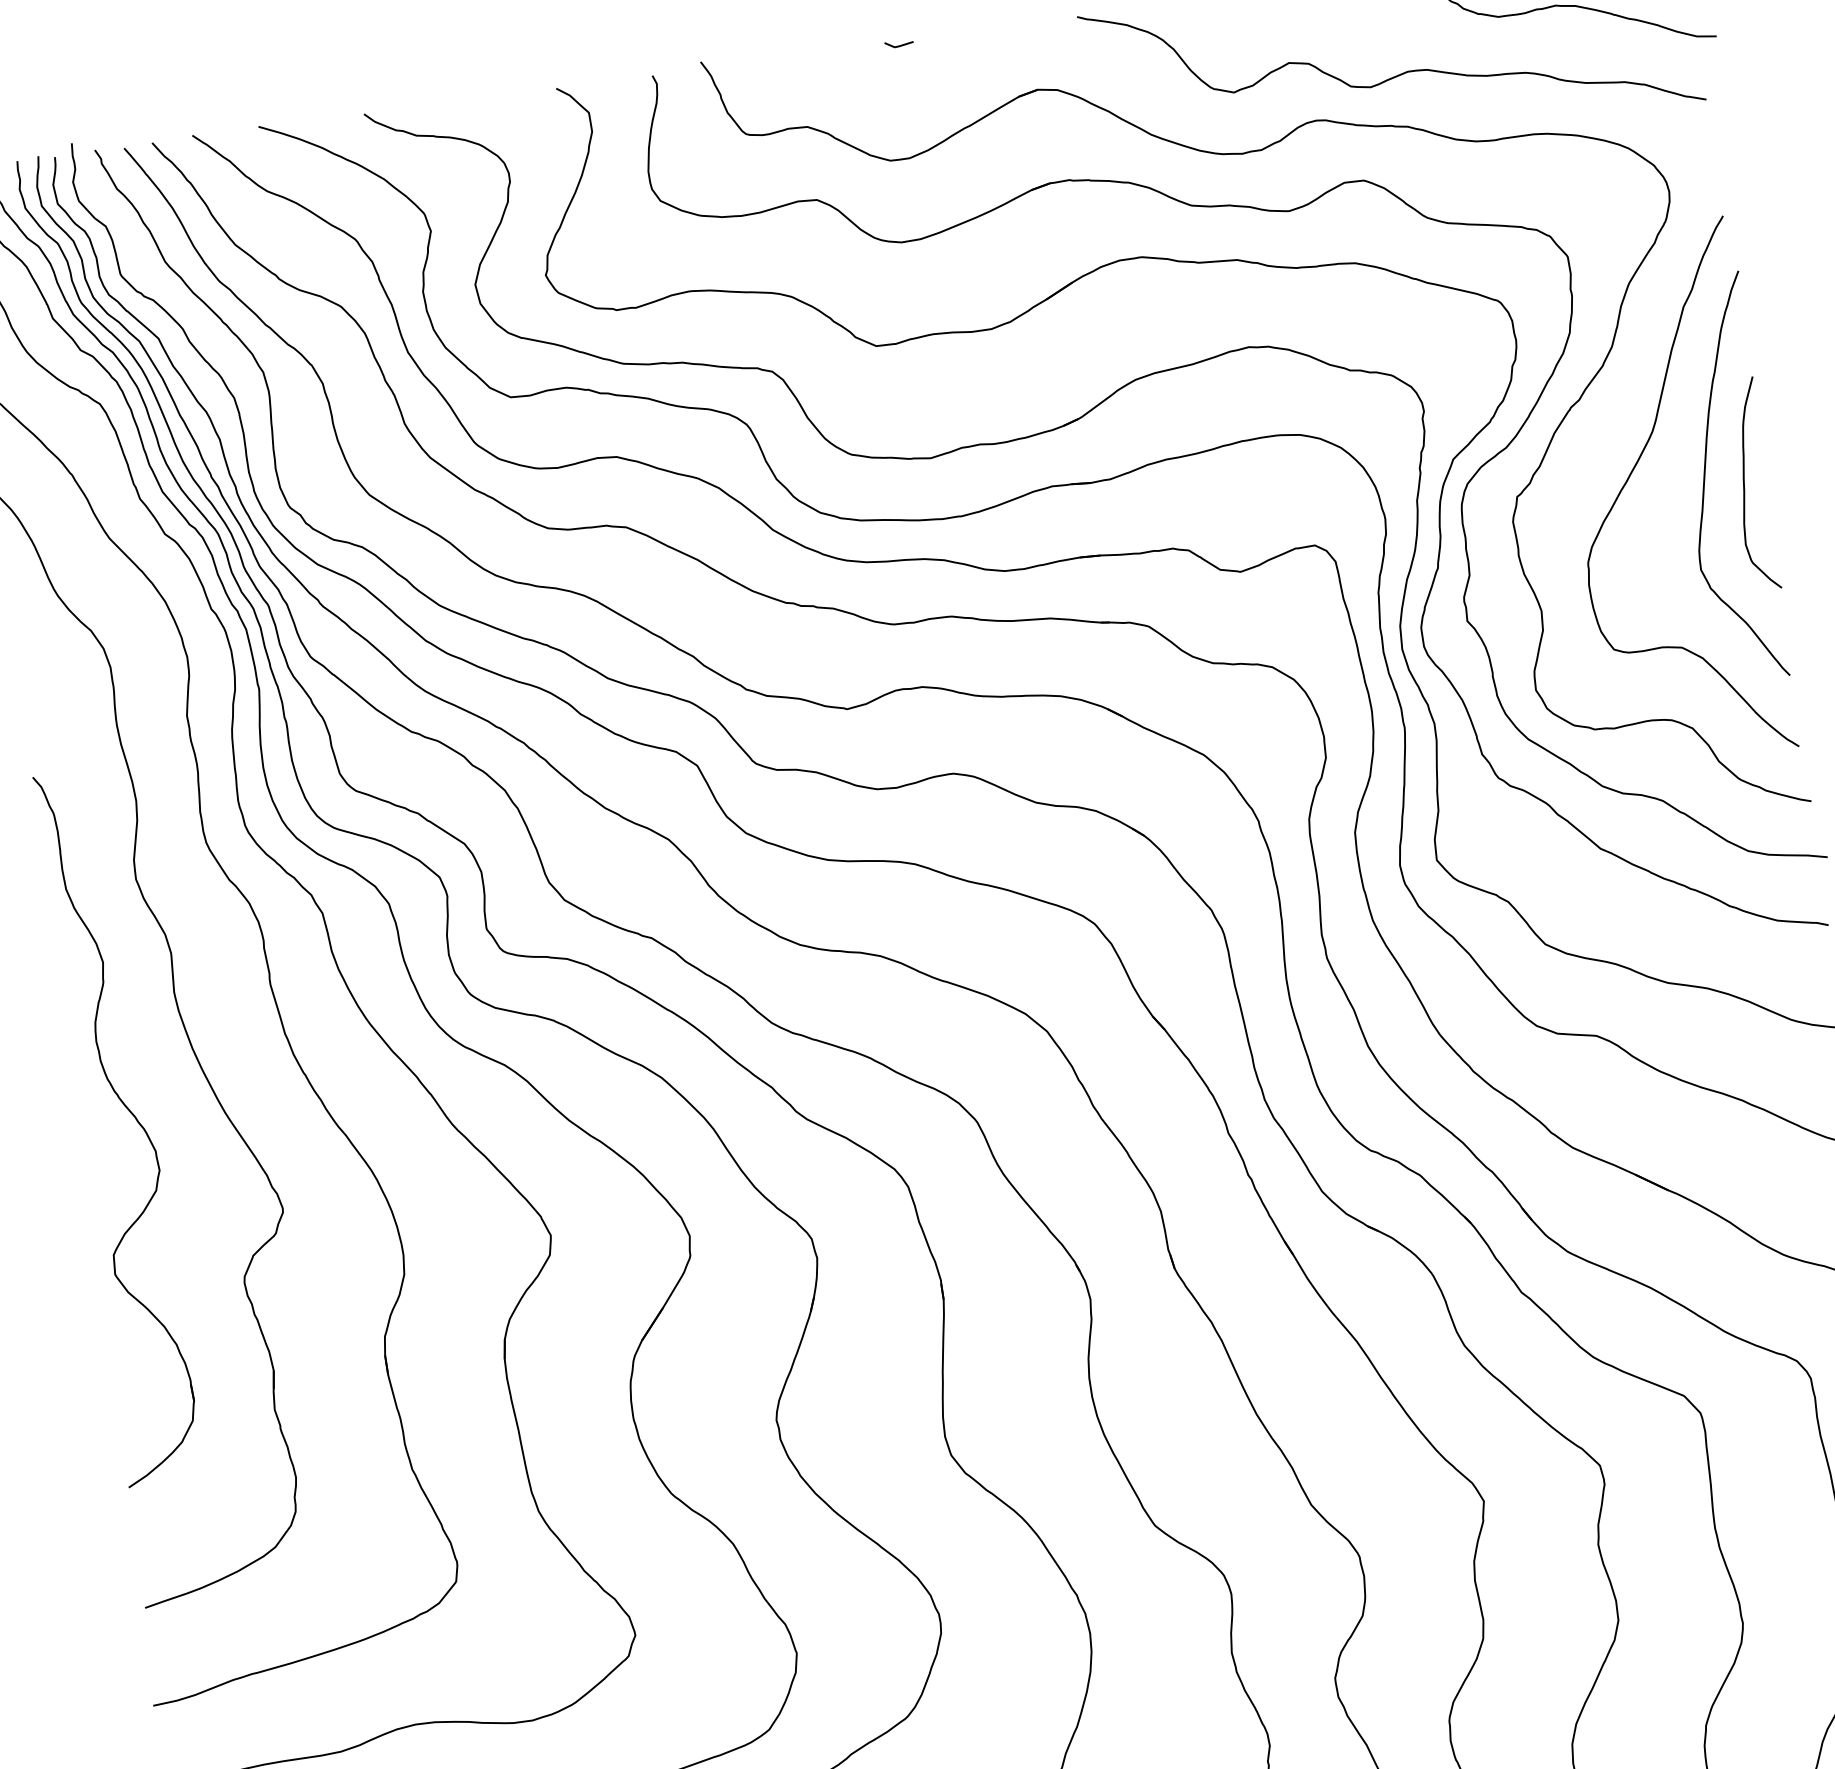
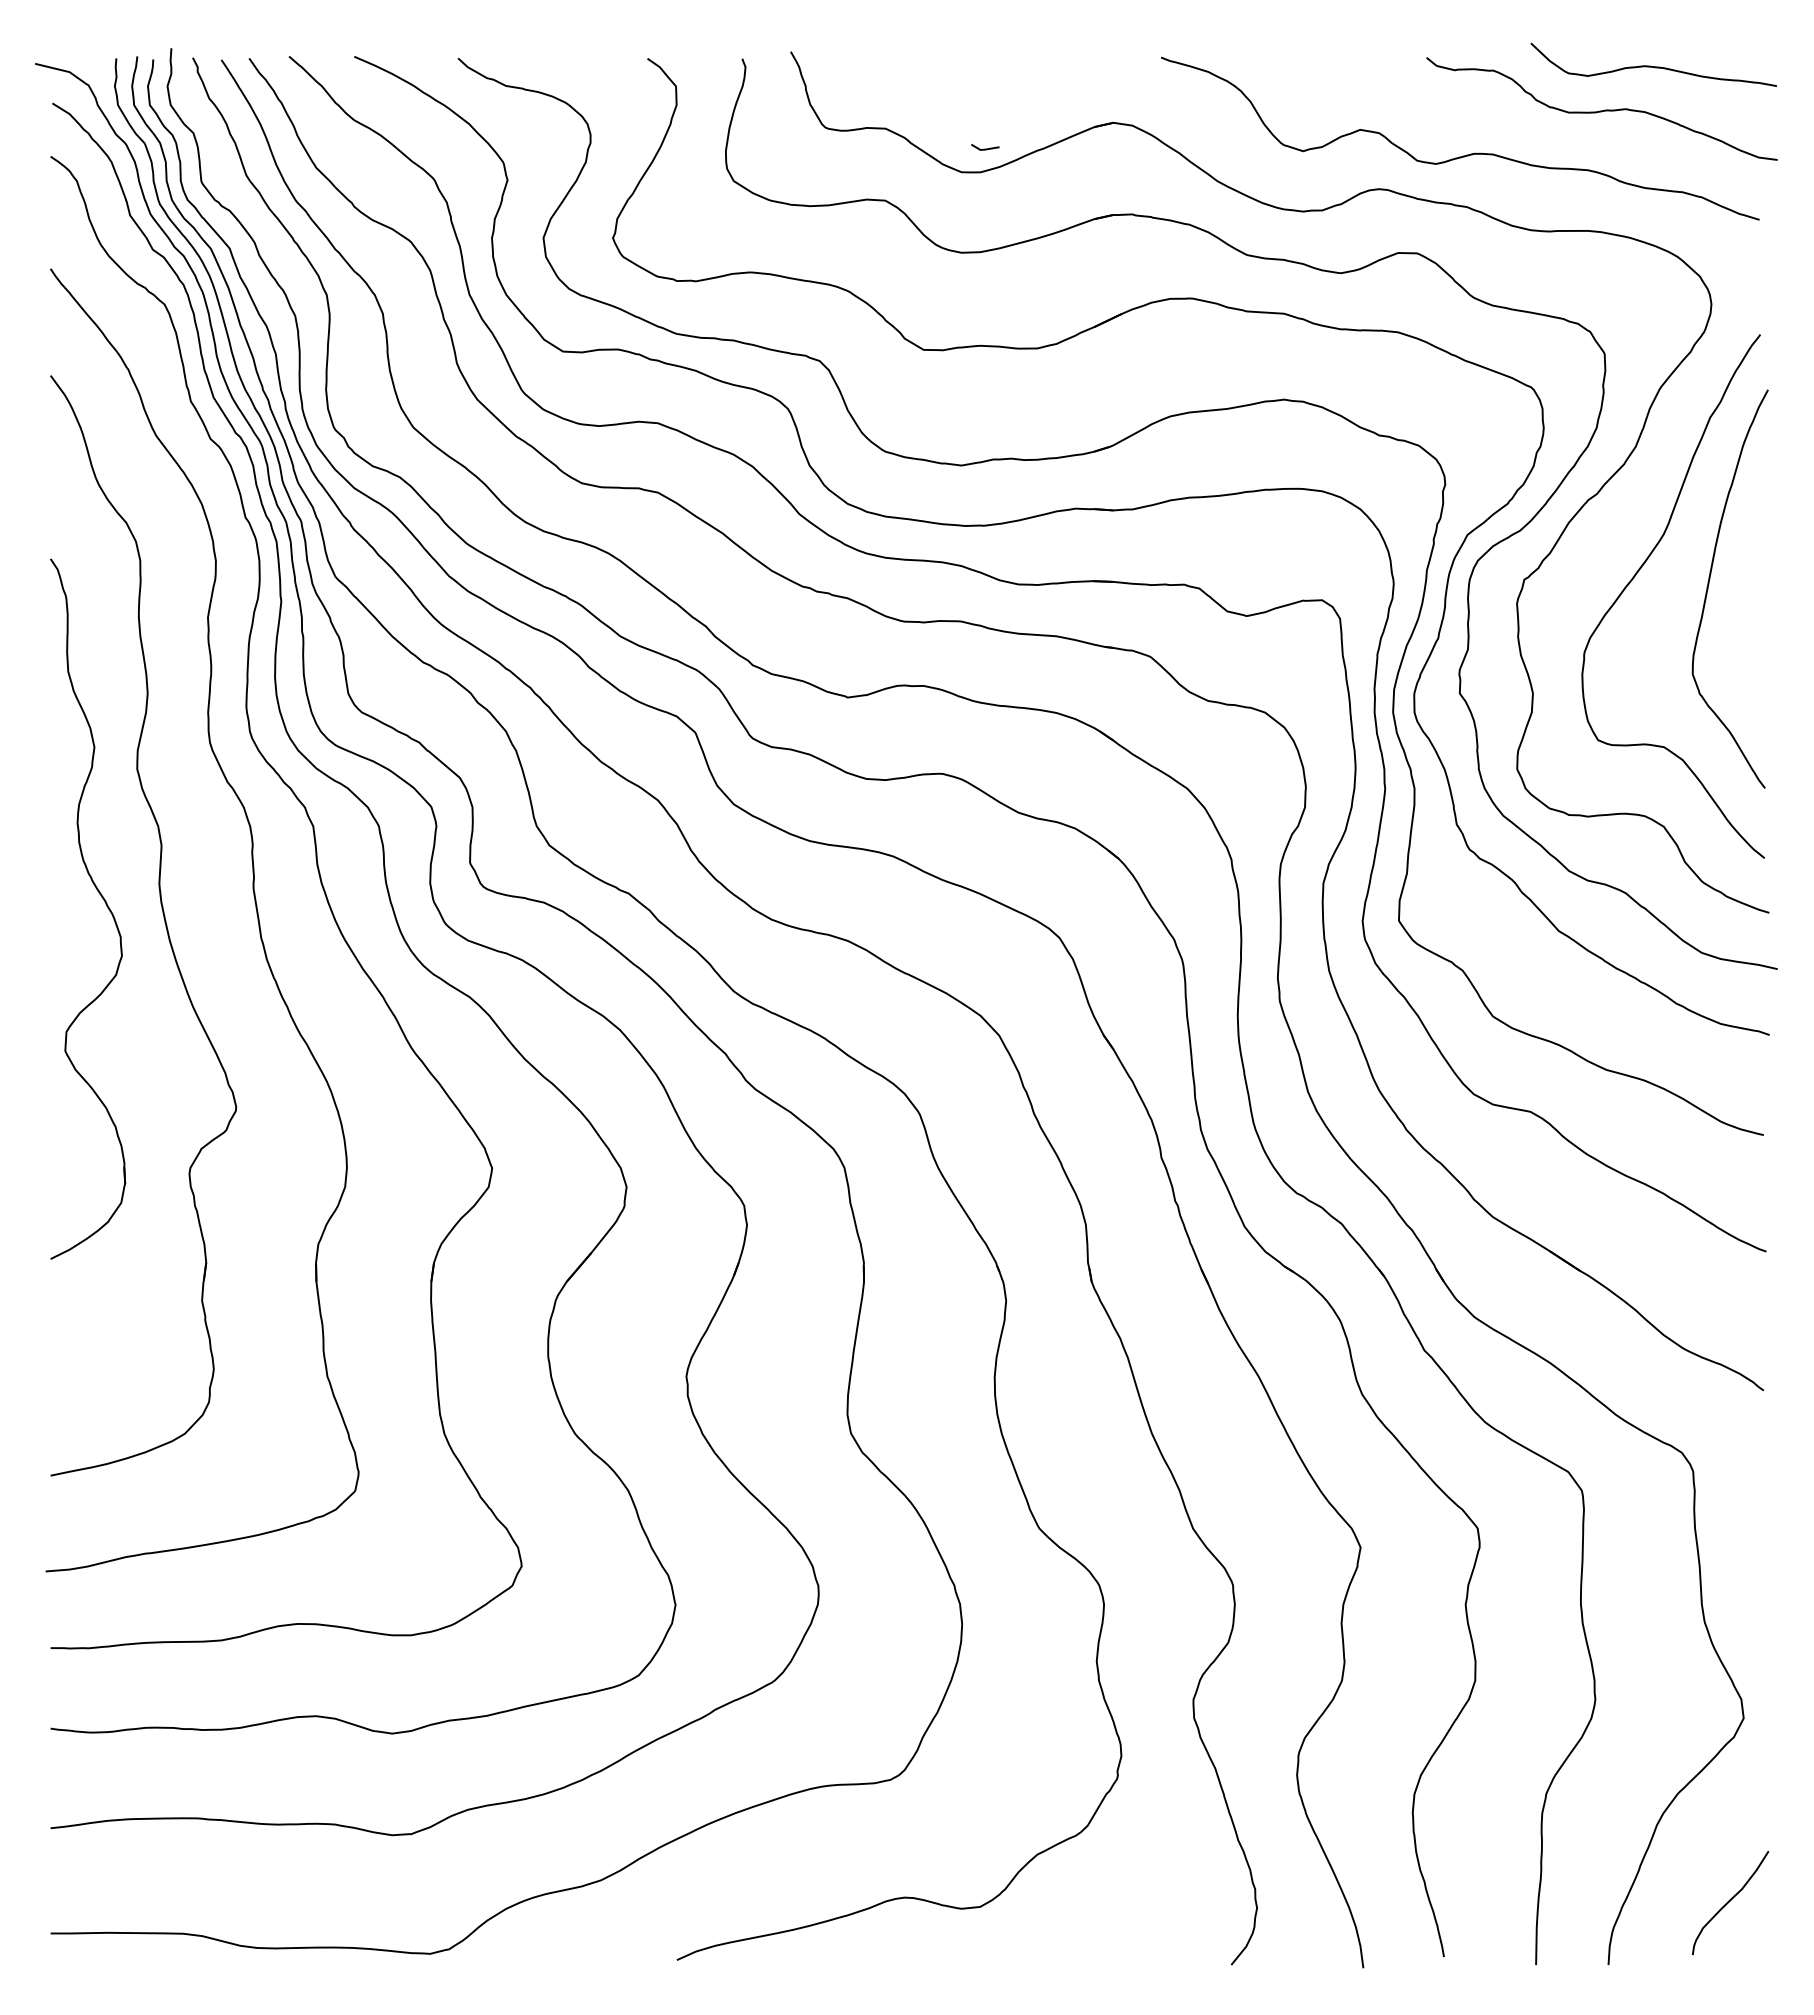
line: (899, 45) -> (985, 148), moved
curve: (1745, 484) -> (1746, 597), removed
part: (133, 1116) -> (103, 900), moved

